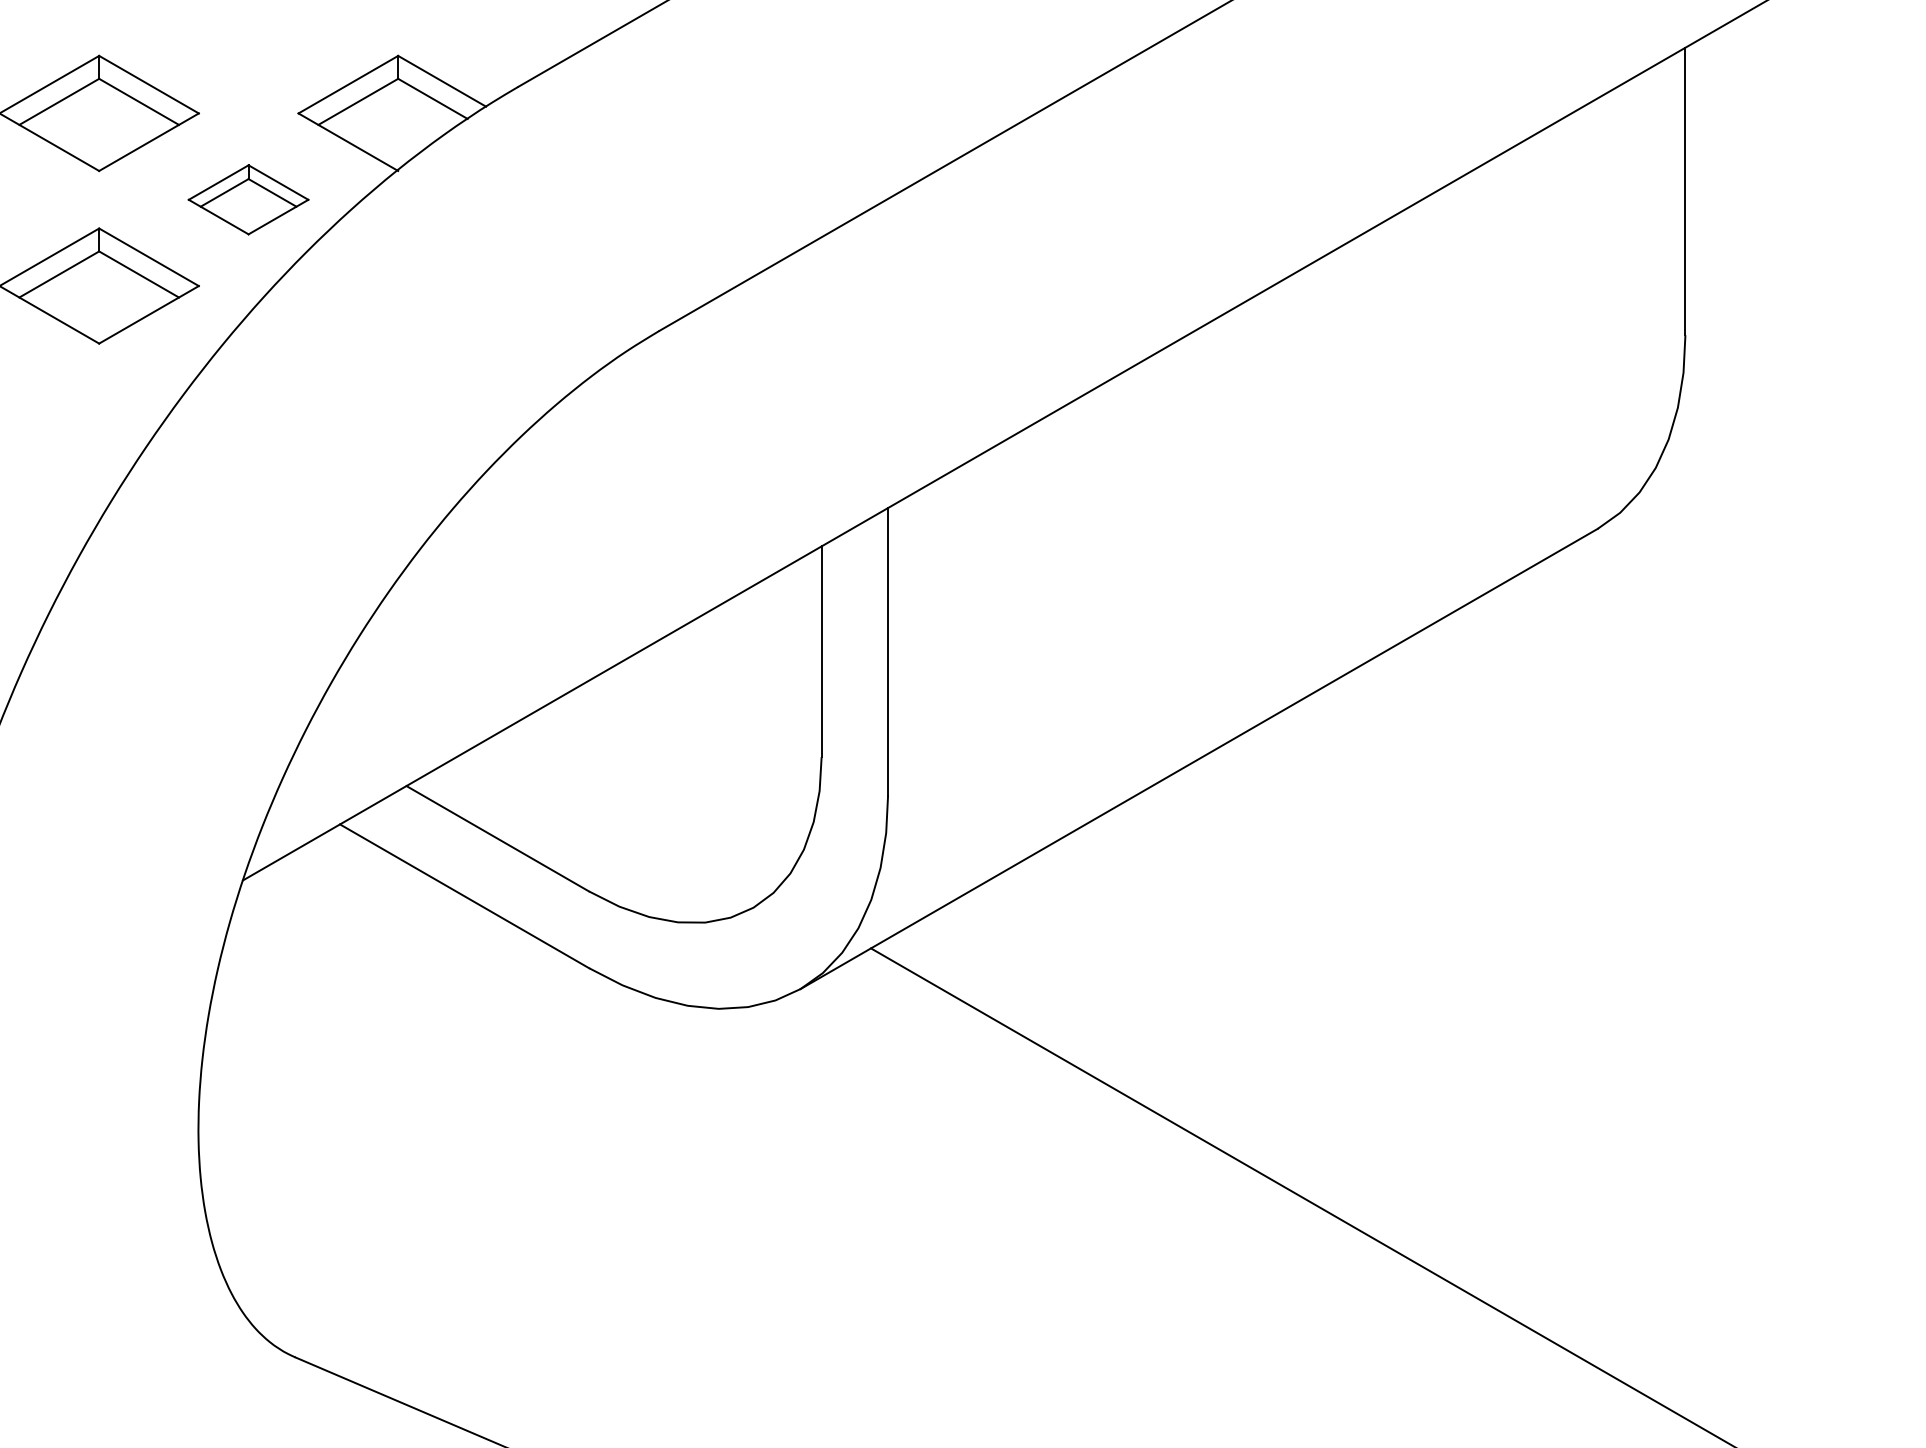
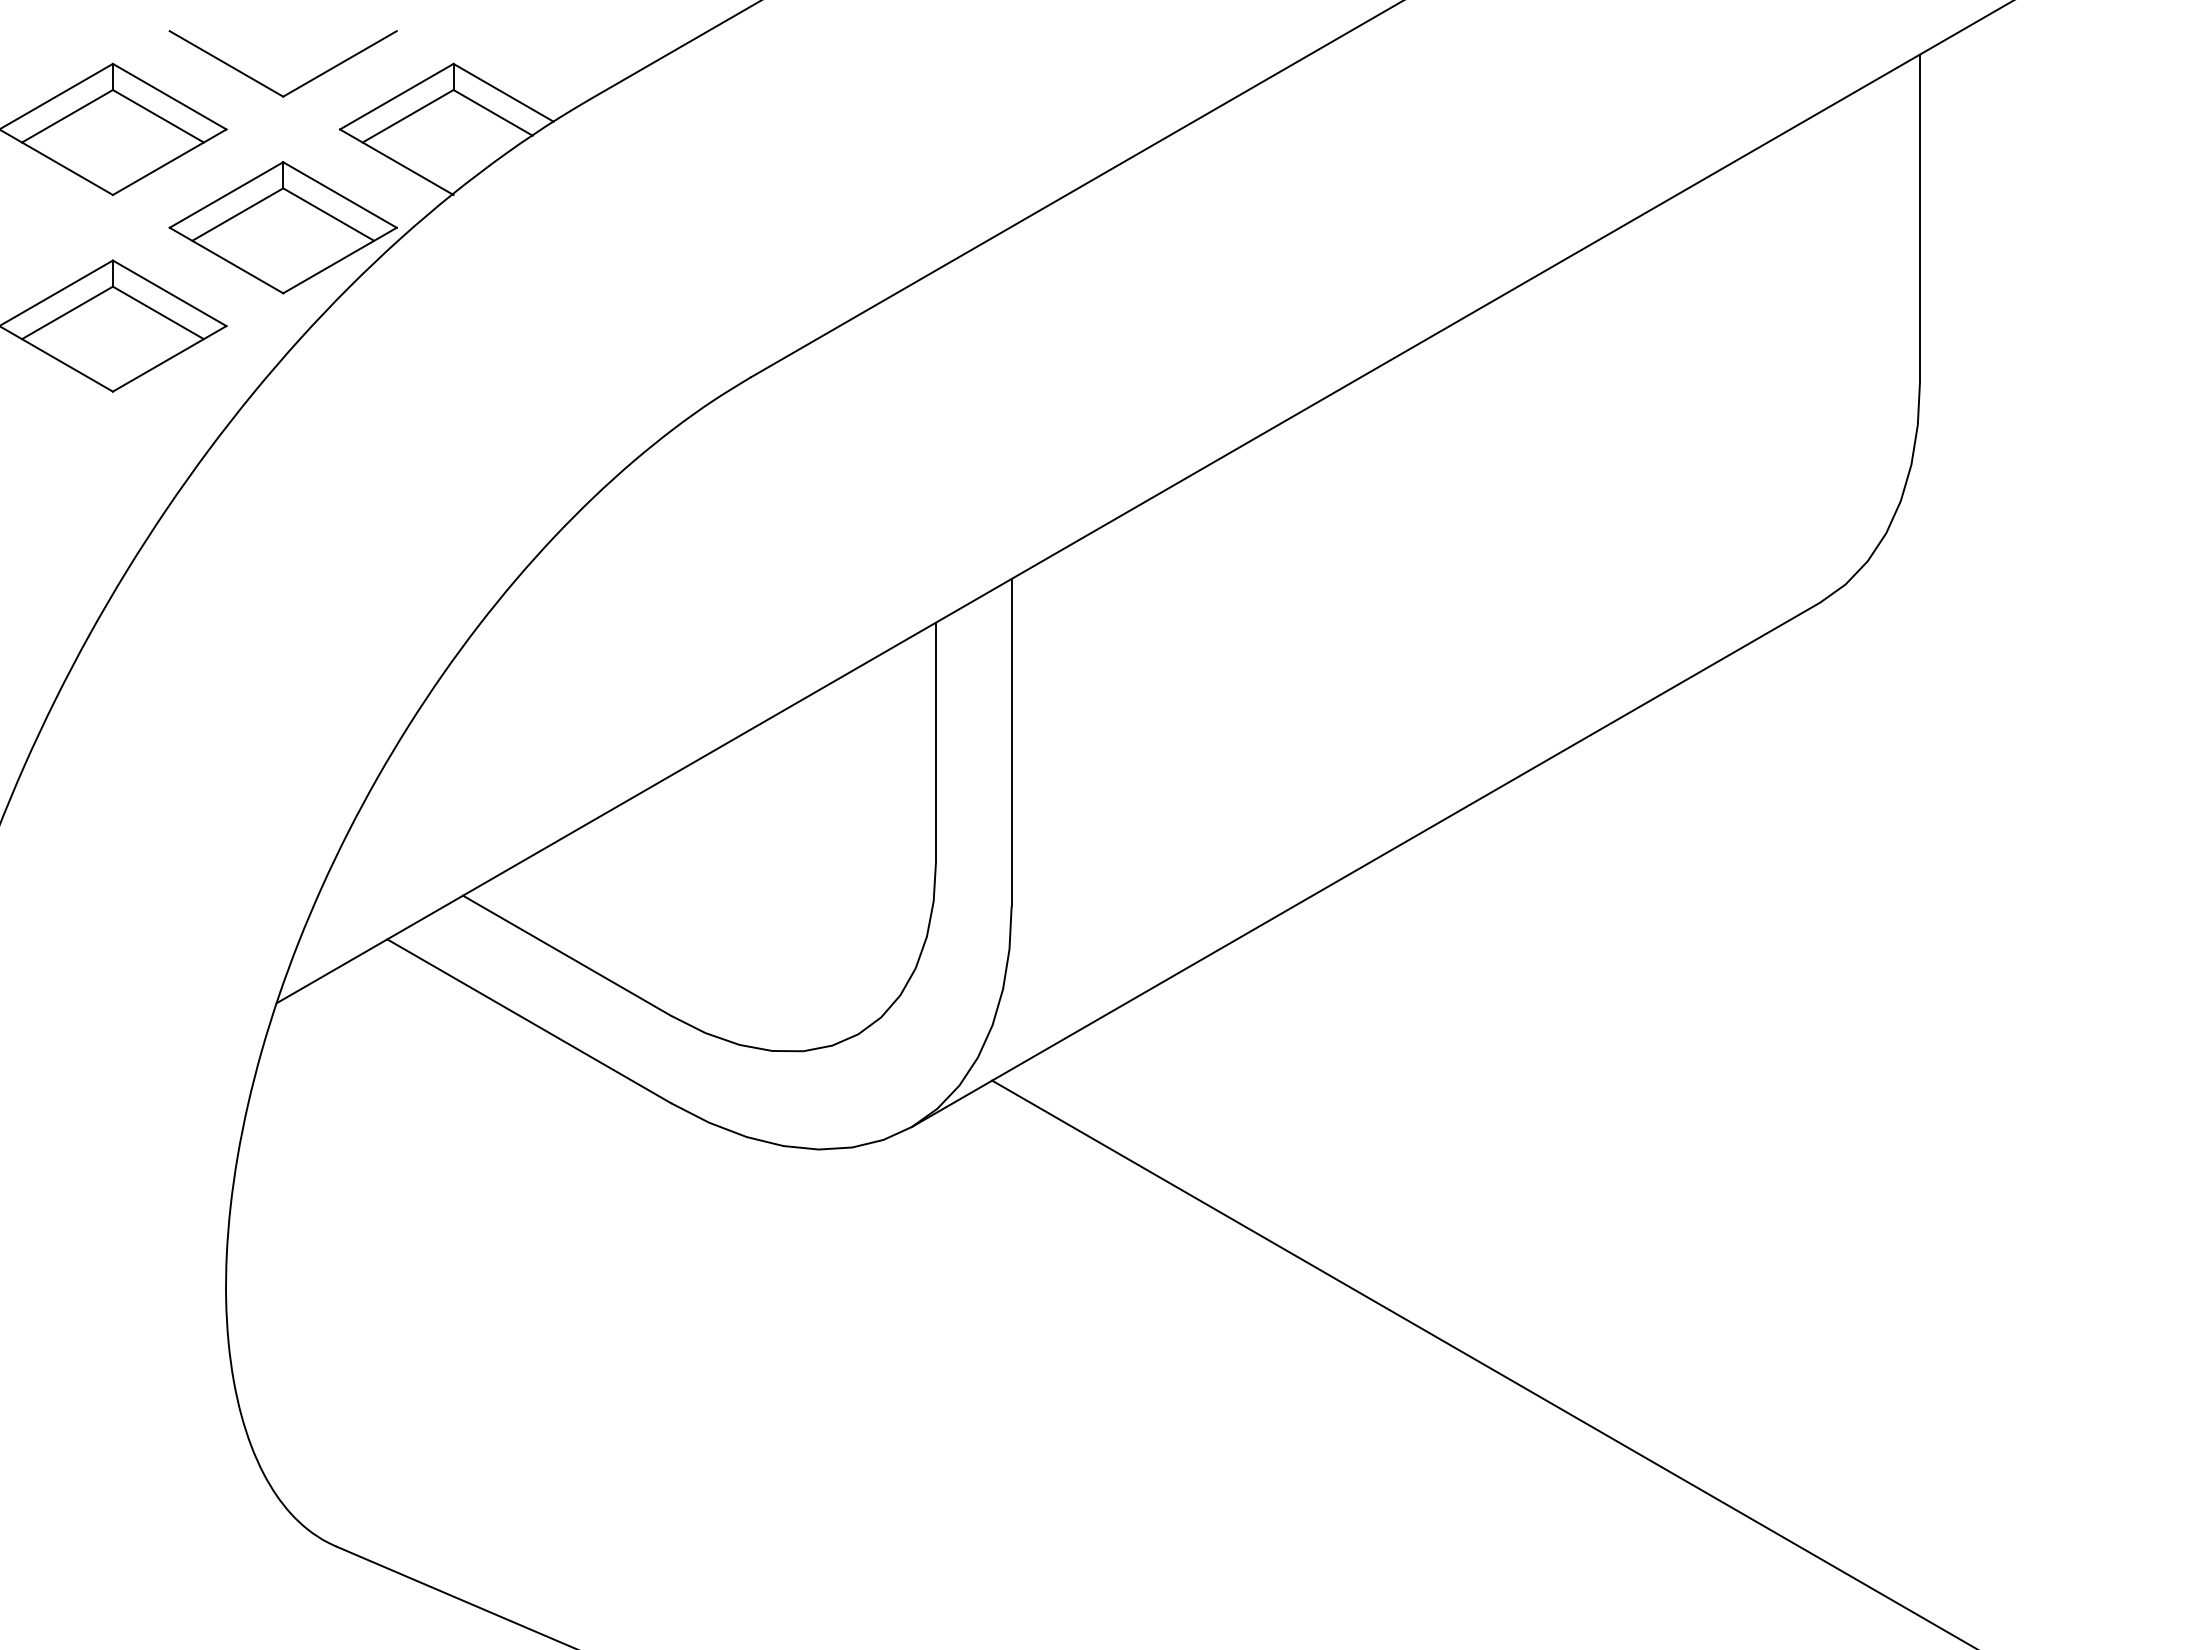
part: (233, 74) -> (266, 85), added
part: (248, 199) -> (282, 227), size x1.67

